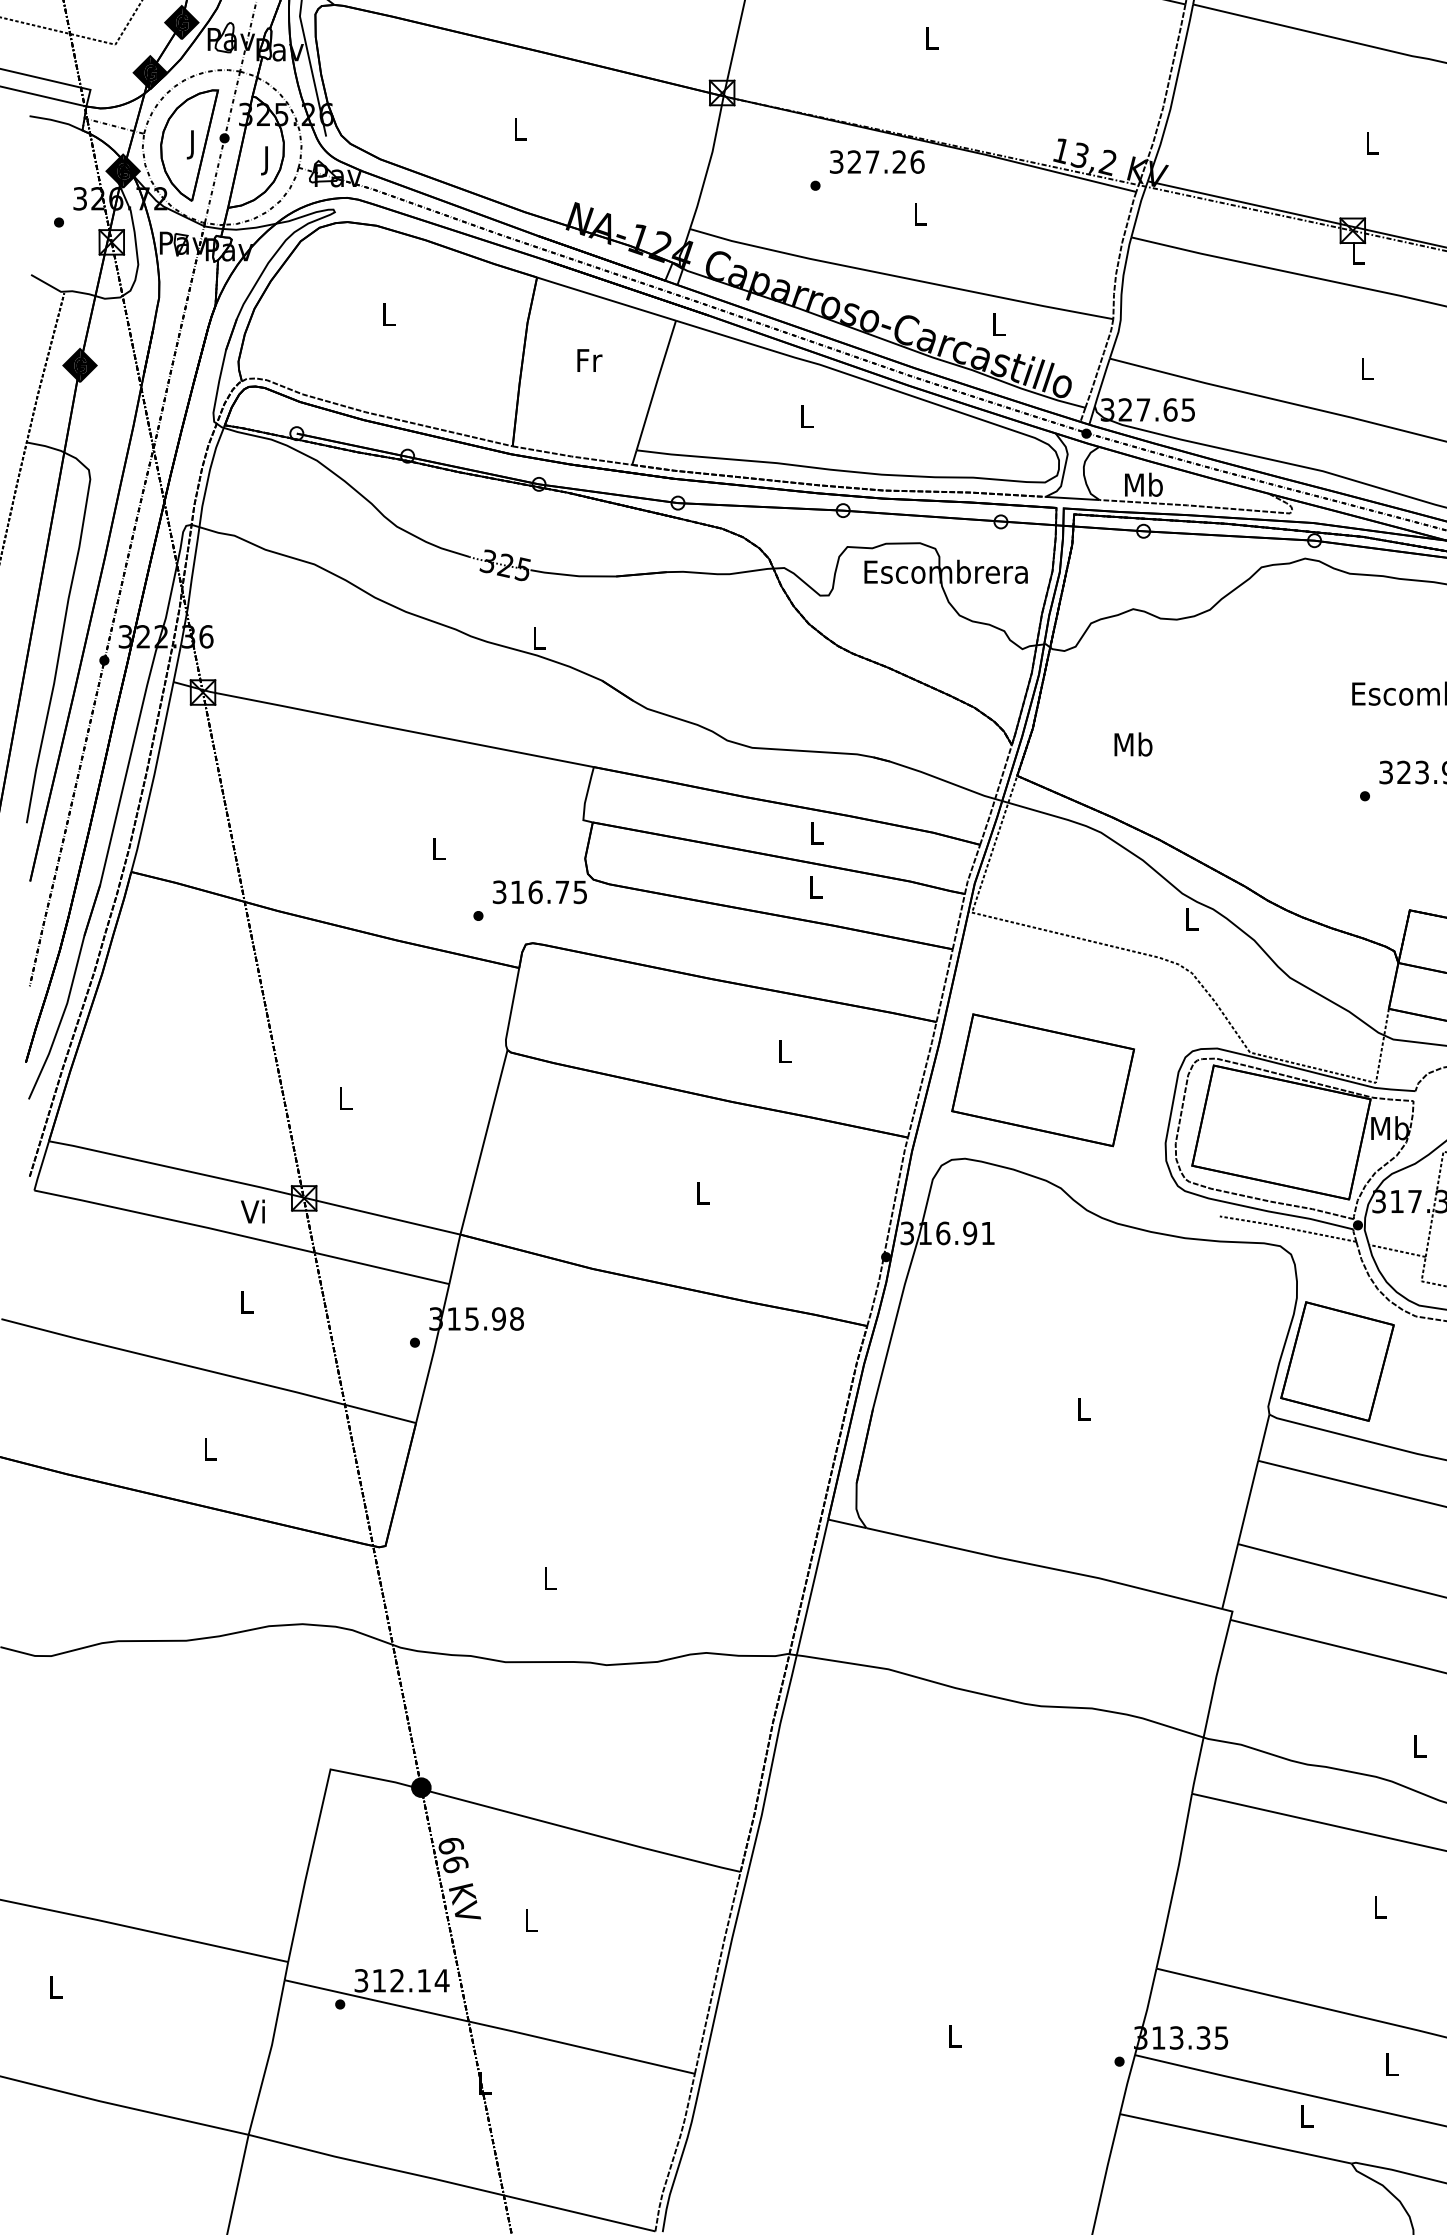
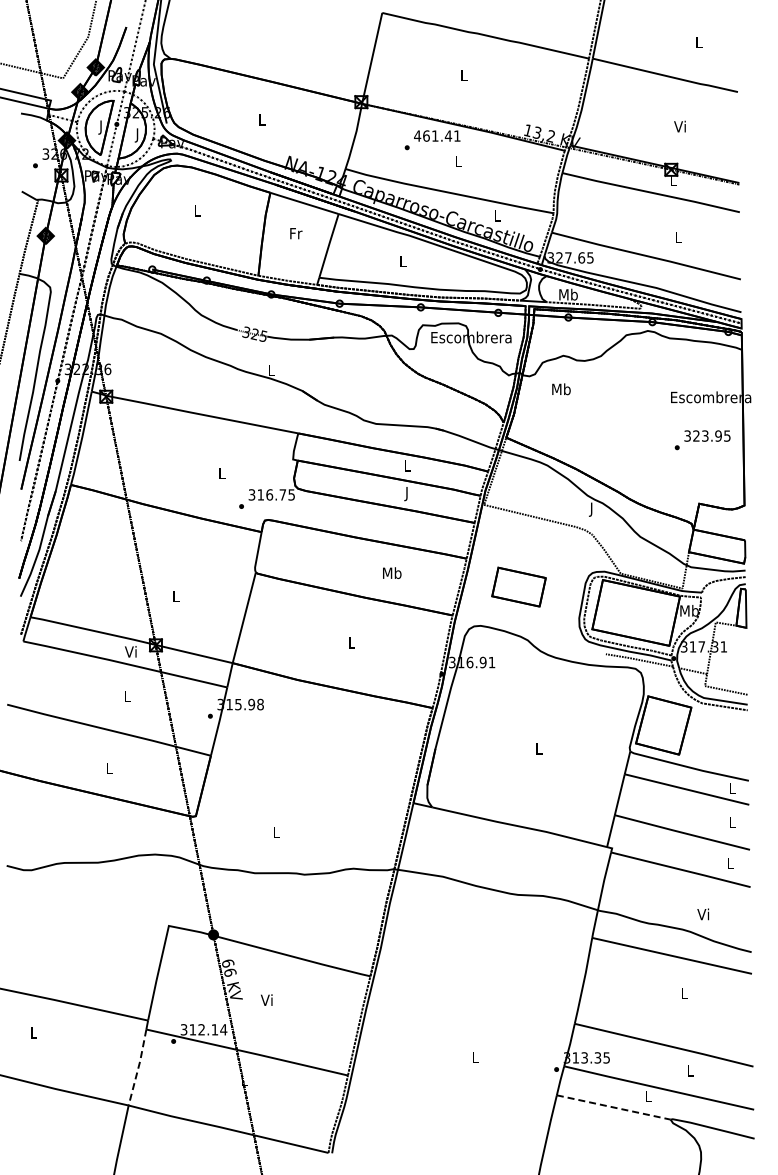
text: (1369, 142) -> (679, 126), L -> Vi
text: (877, 160) -> (437, 135), 327.26 -> 461.41
text: (1133, 744) -> (561, 389), moved
text: (816, 891) -> (407, 494), L -> J
text: (1190, 921) -> (591, 509), L -> J
text: (785, 1052) -> (392, 573), L -> Mb
part: (1041, 1078) -> (518, 586), size x0.6
text: (1418, 1746) -> (703, 914), L -> Vi
text: (529, 1919) -> (266, 999), L -> Vi
line: (268, 2057) -> (138, 1067), solid -> dashed
line: (1237, 2138) -> (614, 1107), solid -> dashed

